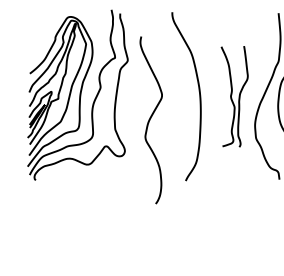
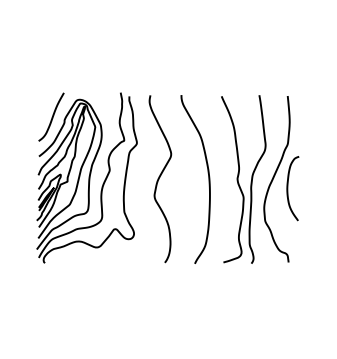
curve: (43, 33) -> (52, 116), added
part: (234, 96) -> (243, 179), size x1.67
curve: (150, 120) -> (159, 179), moved

